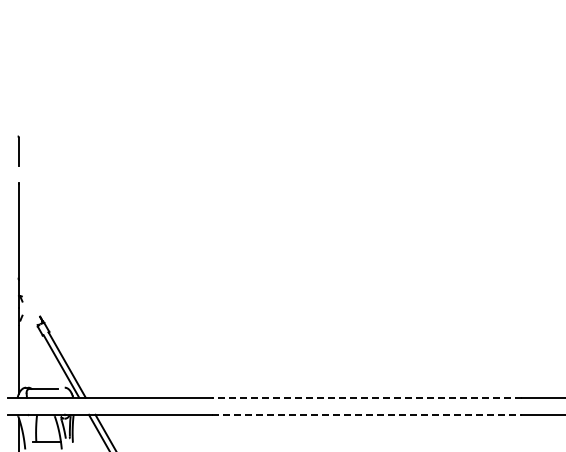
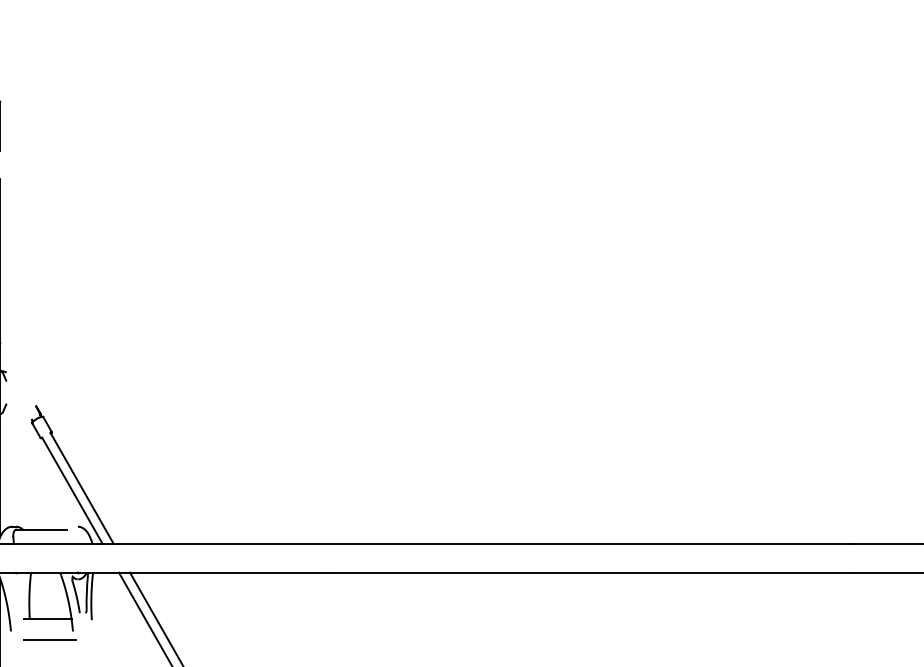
line: (366, 397) -> (589, 543), dashed -> solid
line: (367, 414) -> (591, 572), dashed -> solid

